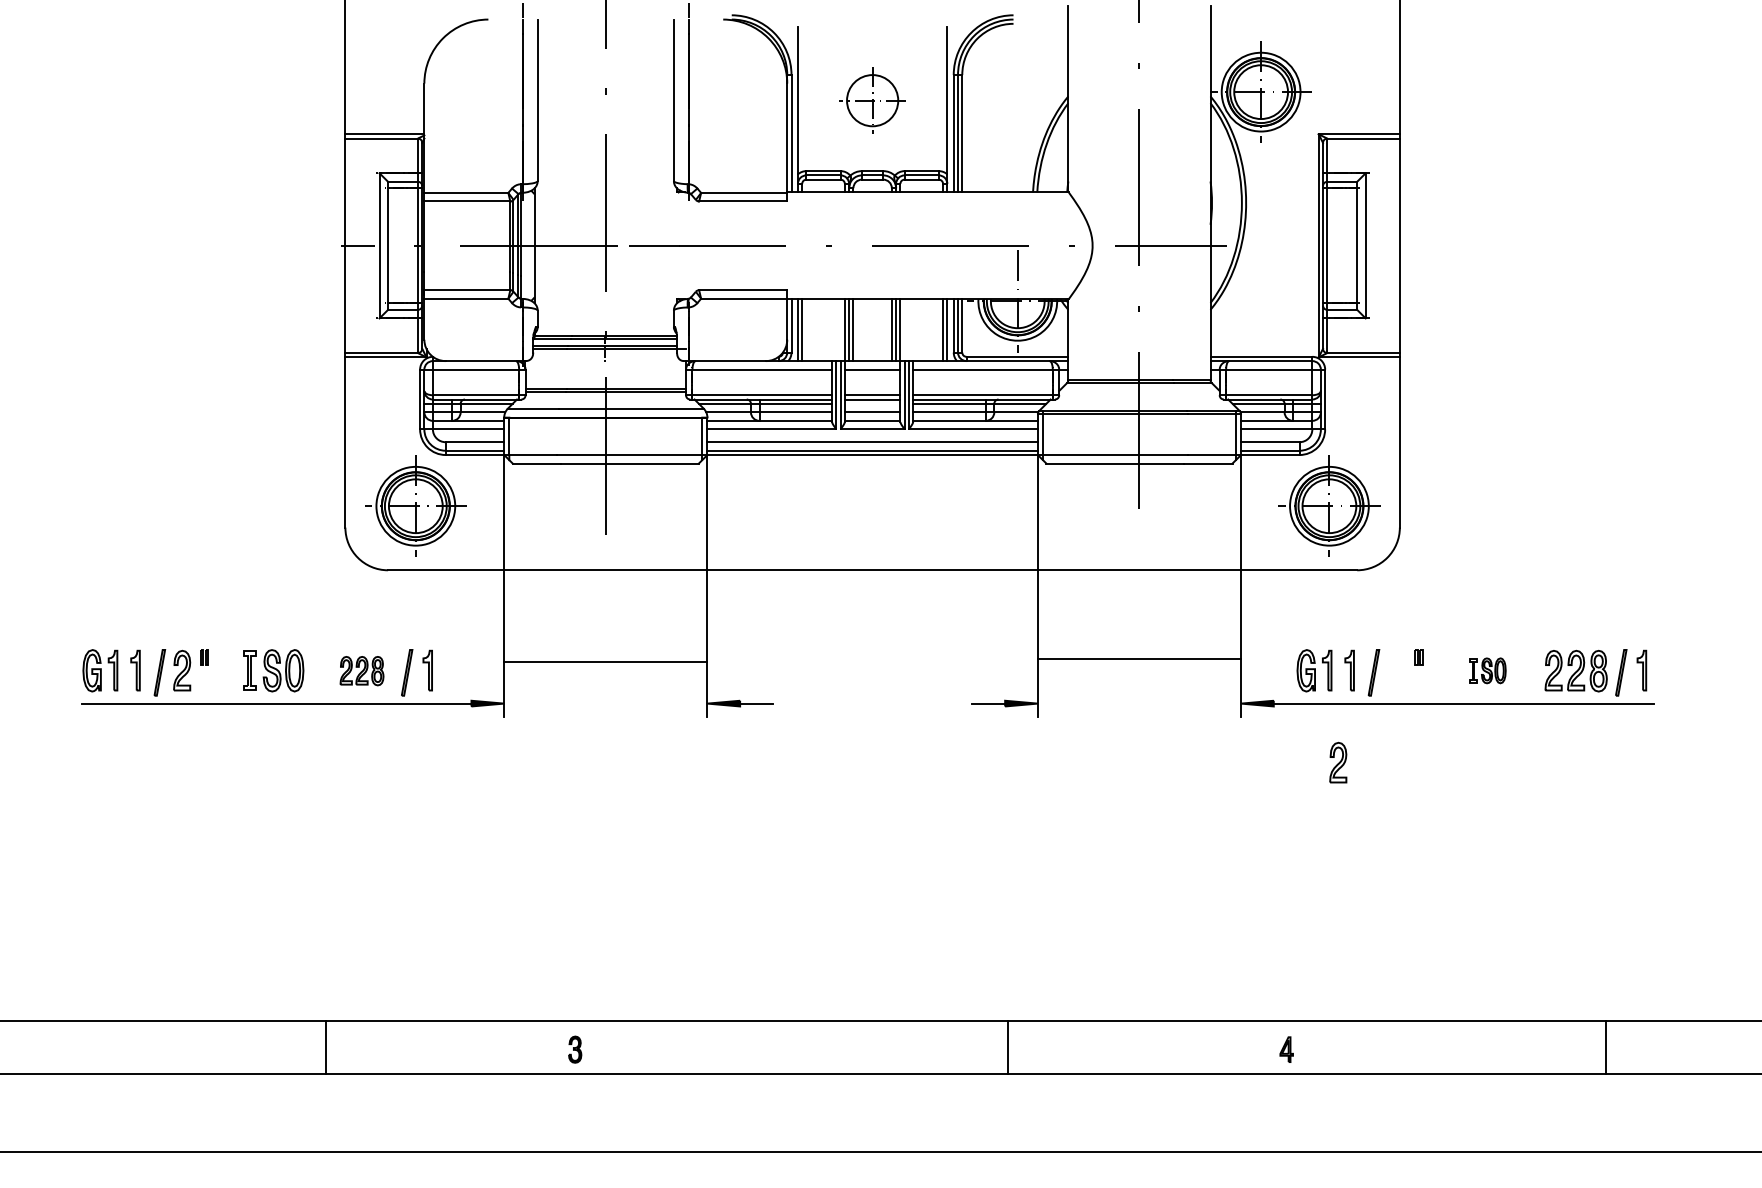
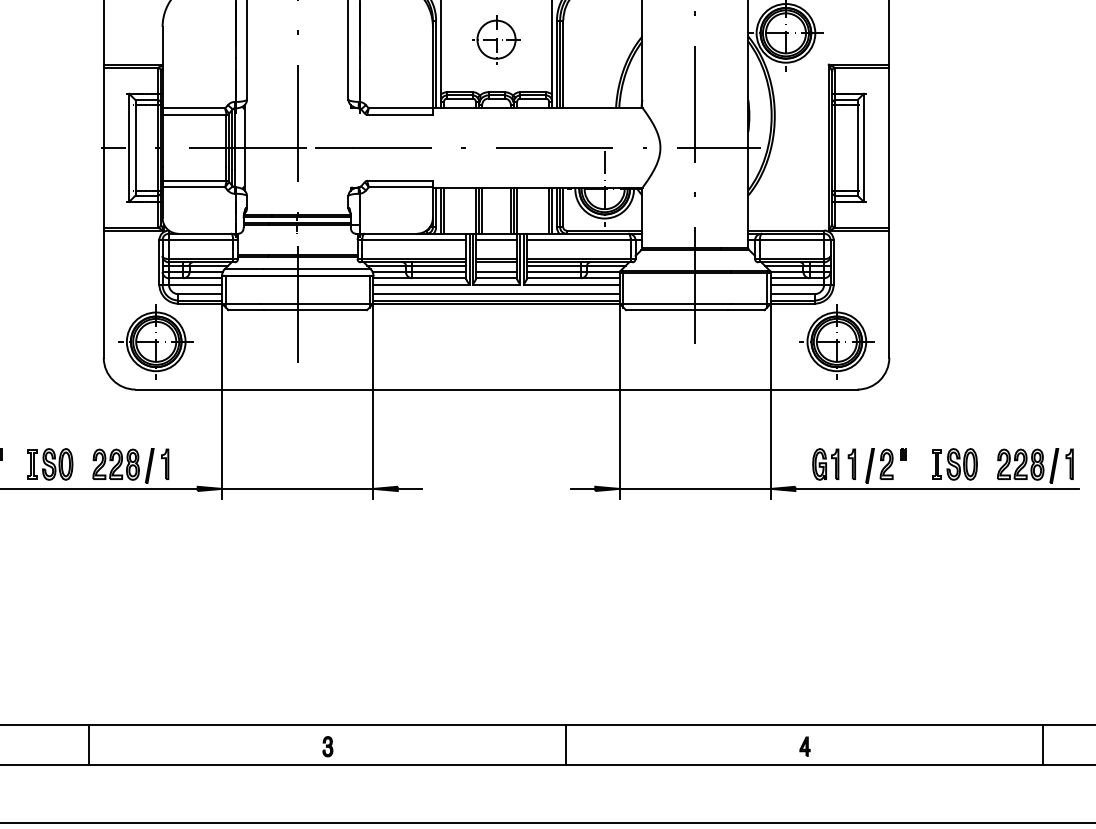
line: (1139, 658) -> (695, 488), moved
line: (605, 661) -> (297, 488), moved
part: (361, 670) -> (115, 464), size x1.43
part: (1487, 670) -> (954, 464), size x1.67
part: (1338, 762) -> (886, 464), moved
line: (1008, 1047) -> (566, 745), moved
part: (575, 1049) -> (328, 746), moved

